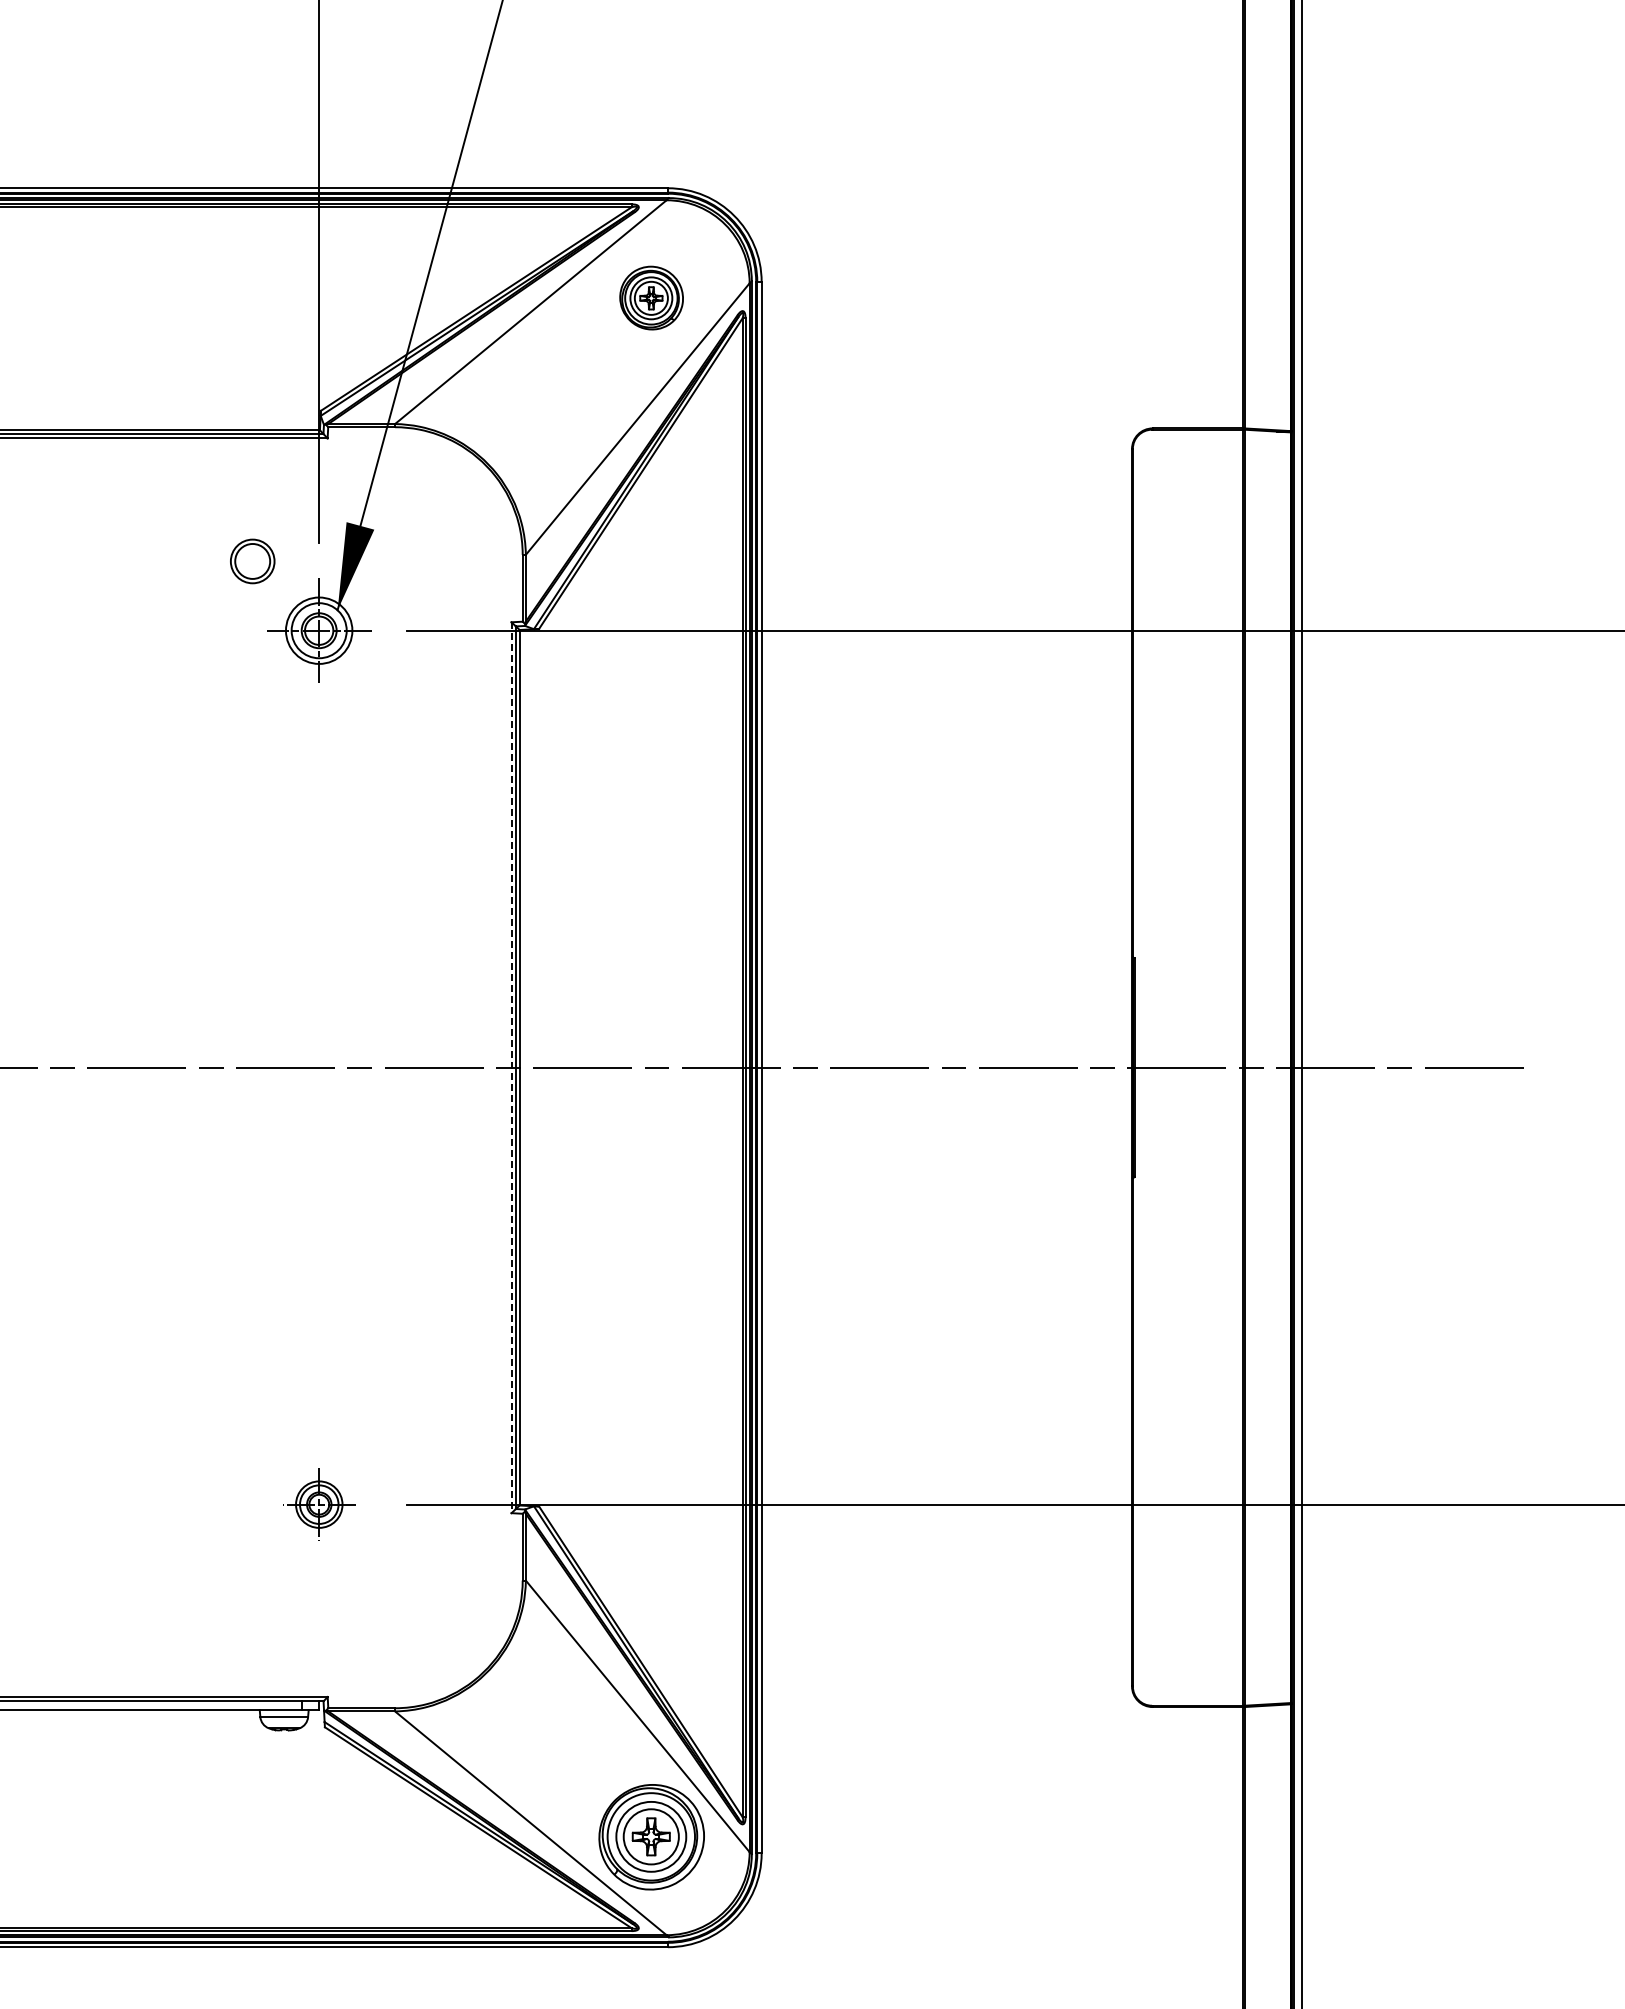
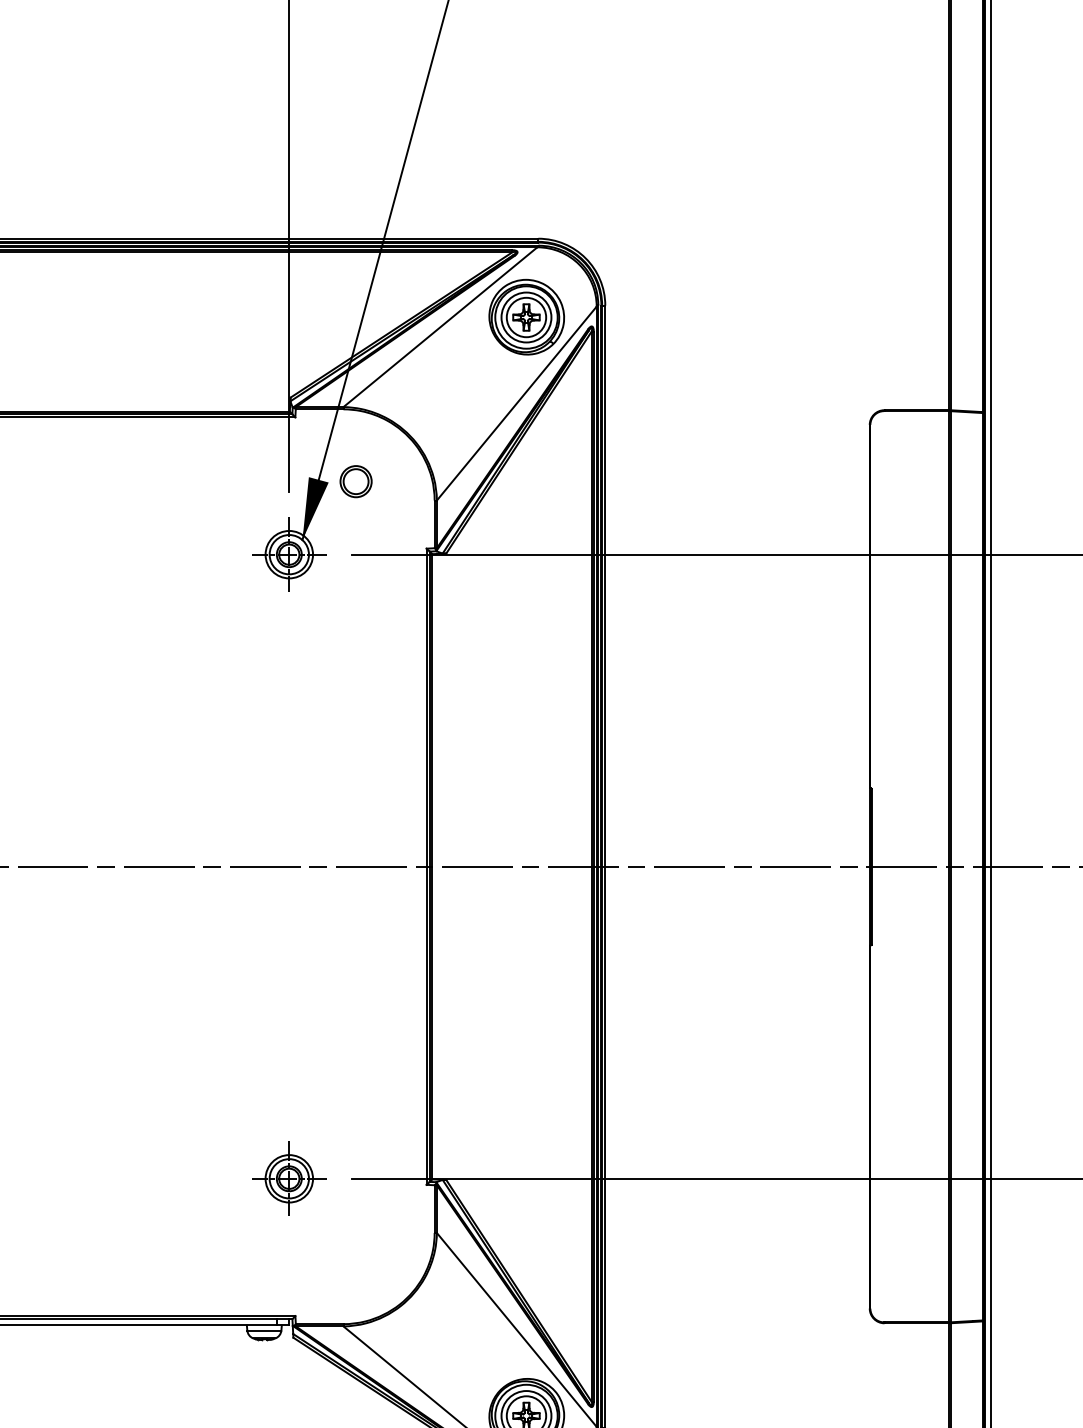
part: (651, 297) -> (526, 316), size x1.67
part: (252, 561) -> (355, 481), moved
line: (511, 1068) -> (426, 867), dashed -> solid
part: (319, 1504) -> (289, 1178), size x1.43

